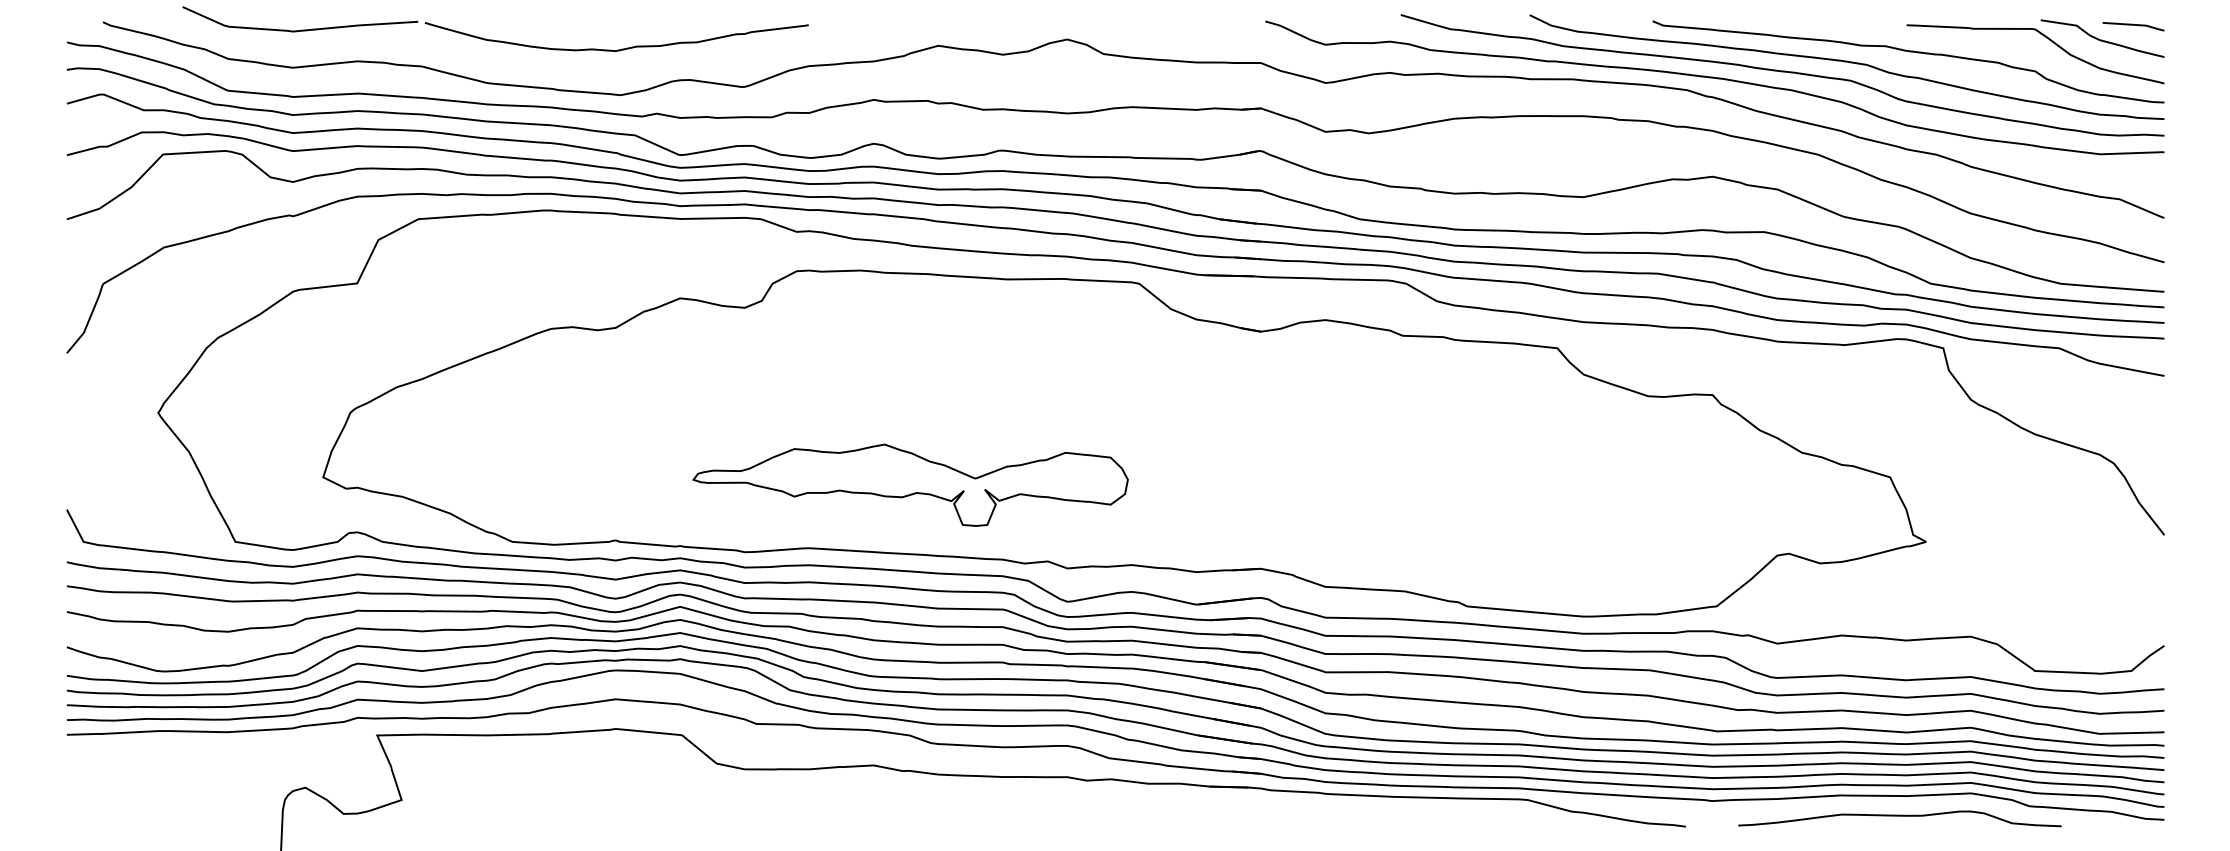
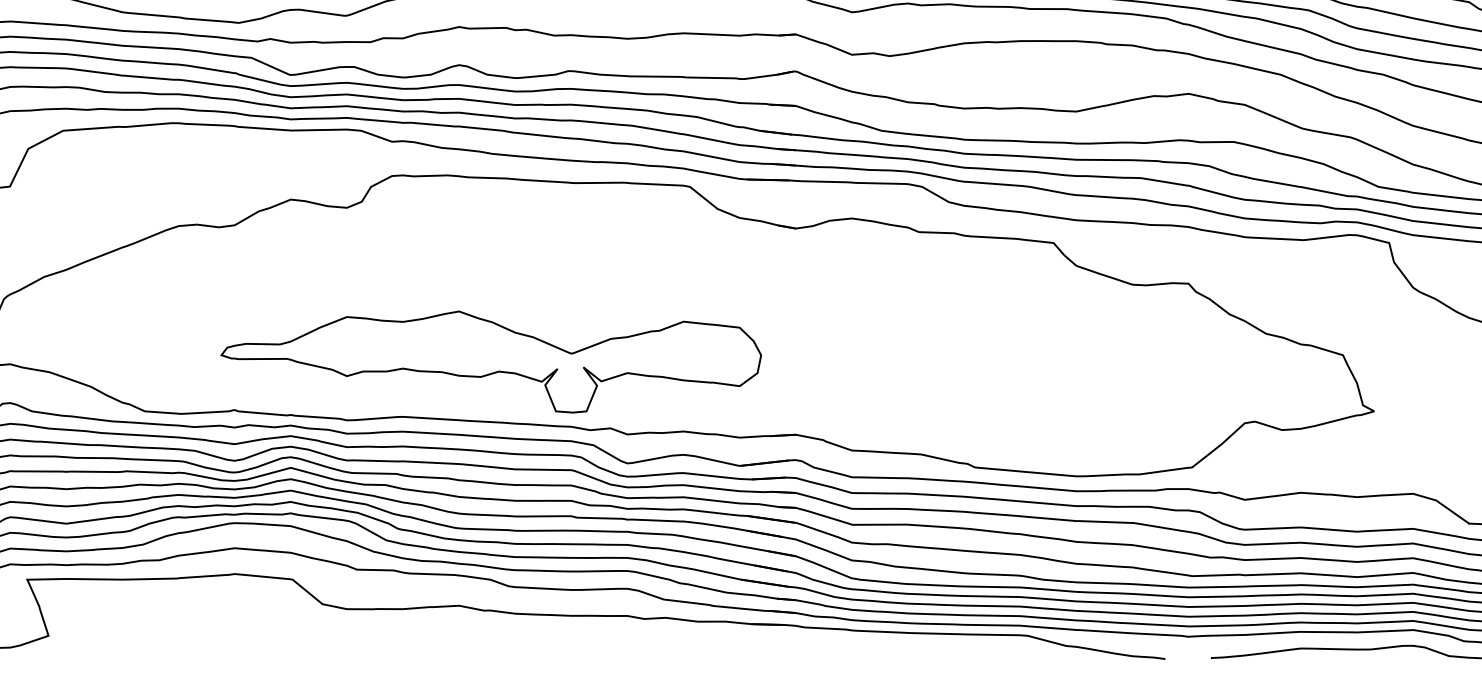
part: (910, 485) -> (491, 362), size x1.43

